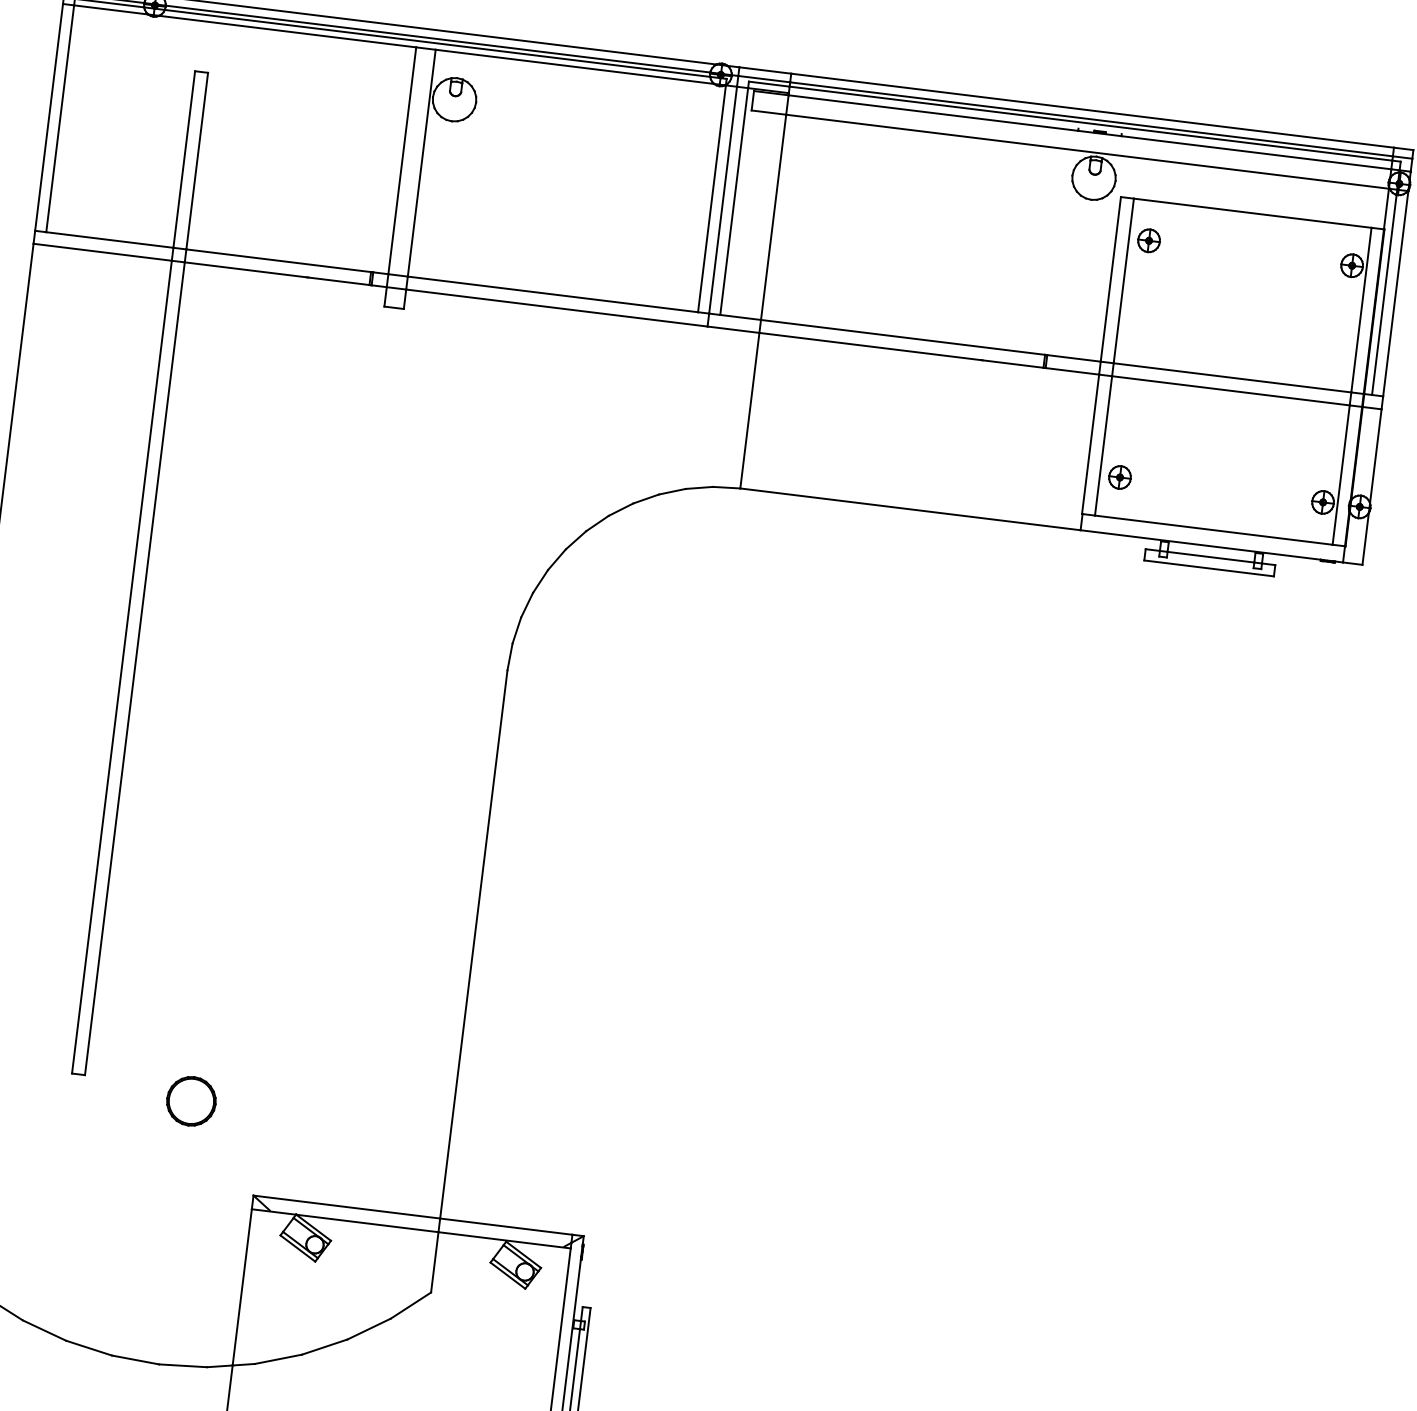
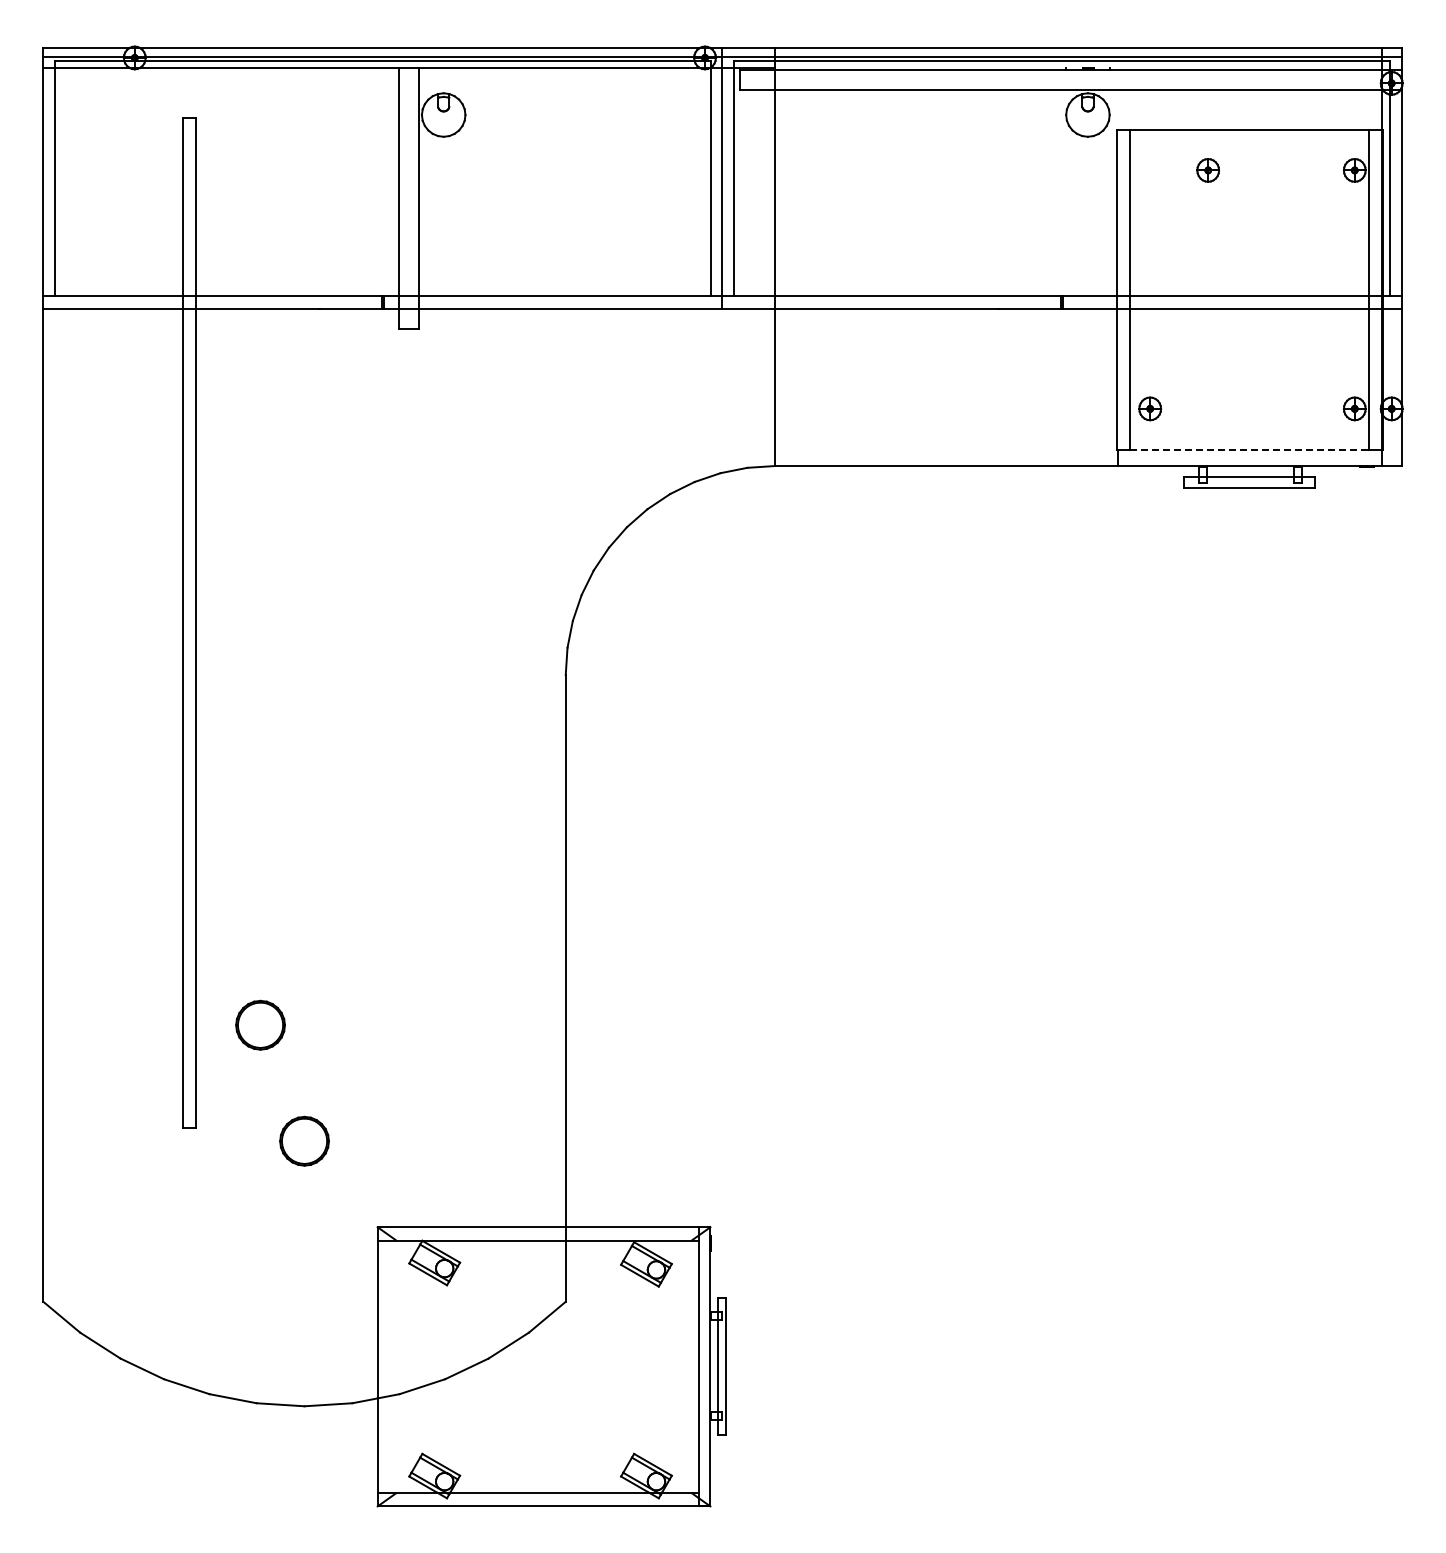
part: (1149, 240) -> (1208, 170), moved
line: (1213, 529) -> (1249, 449), solid -> dashed
part: (161, 980) -> (260, 1024), added

